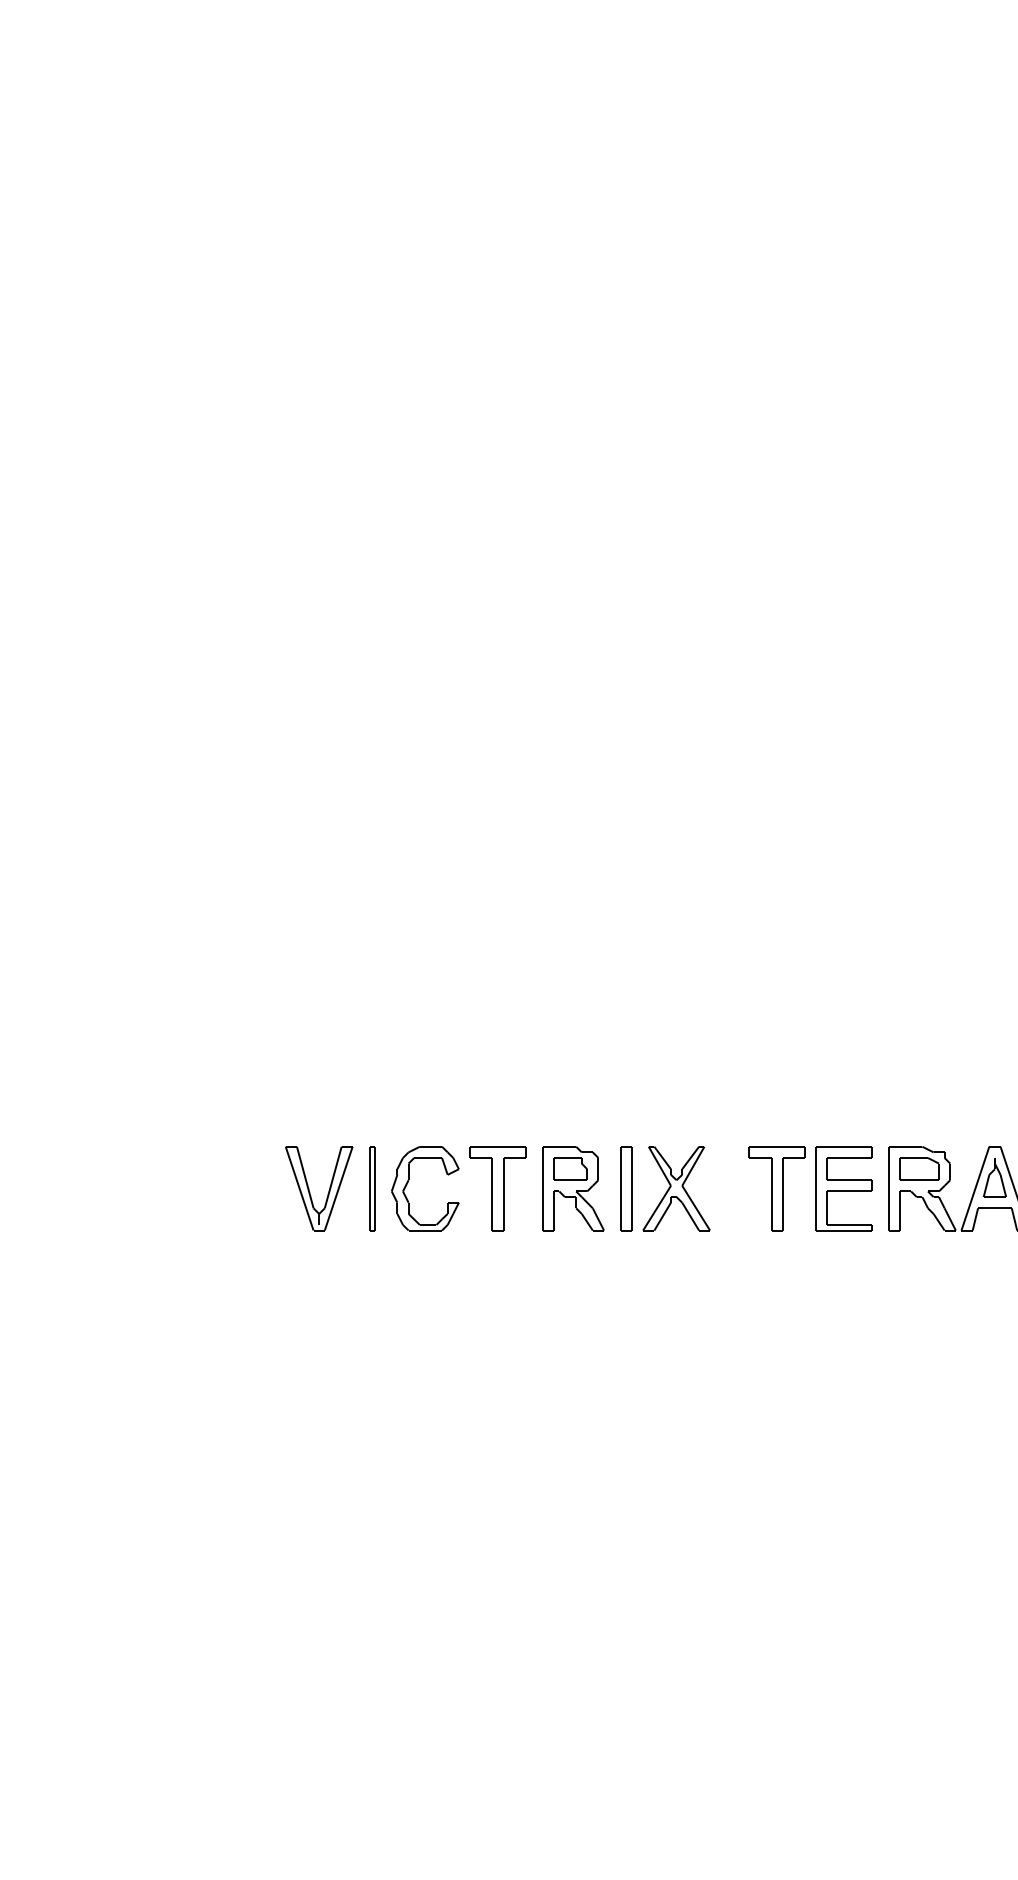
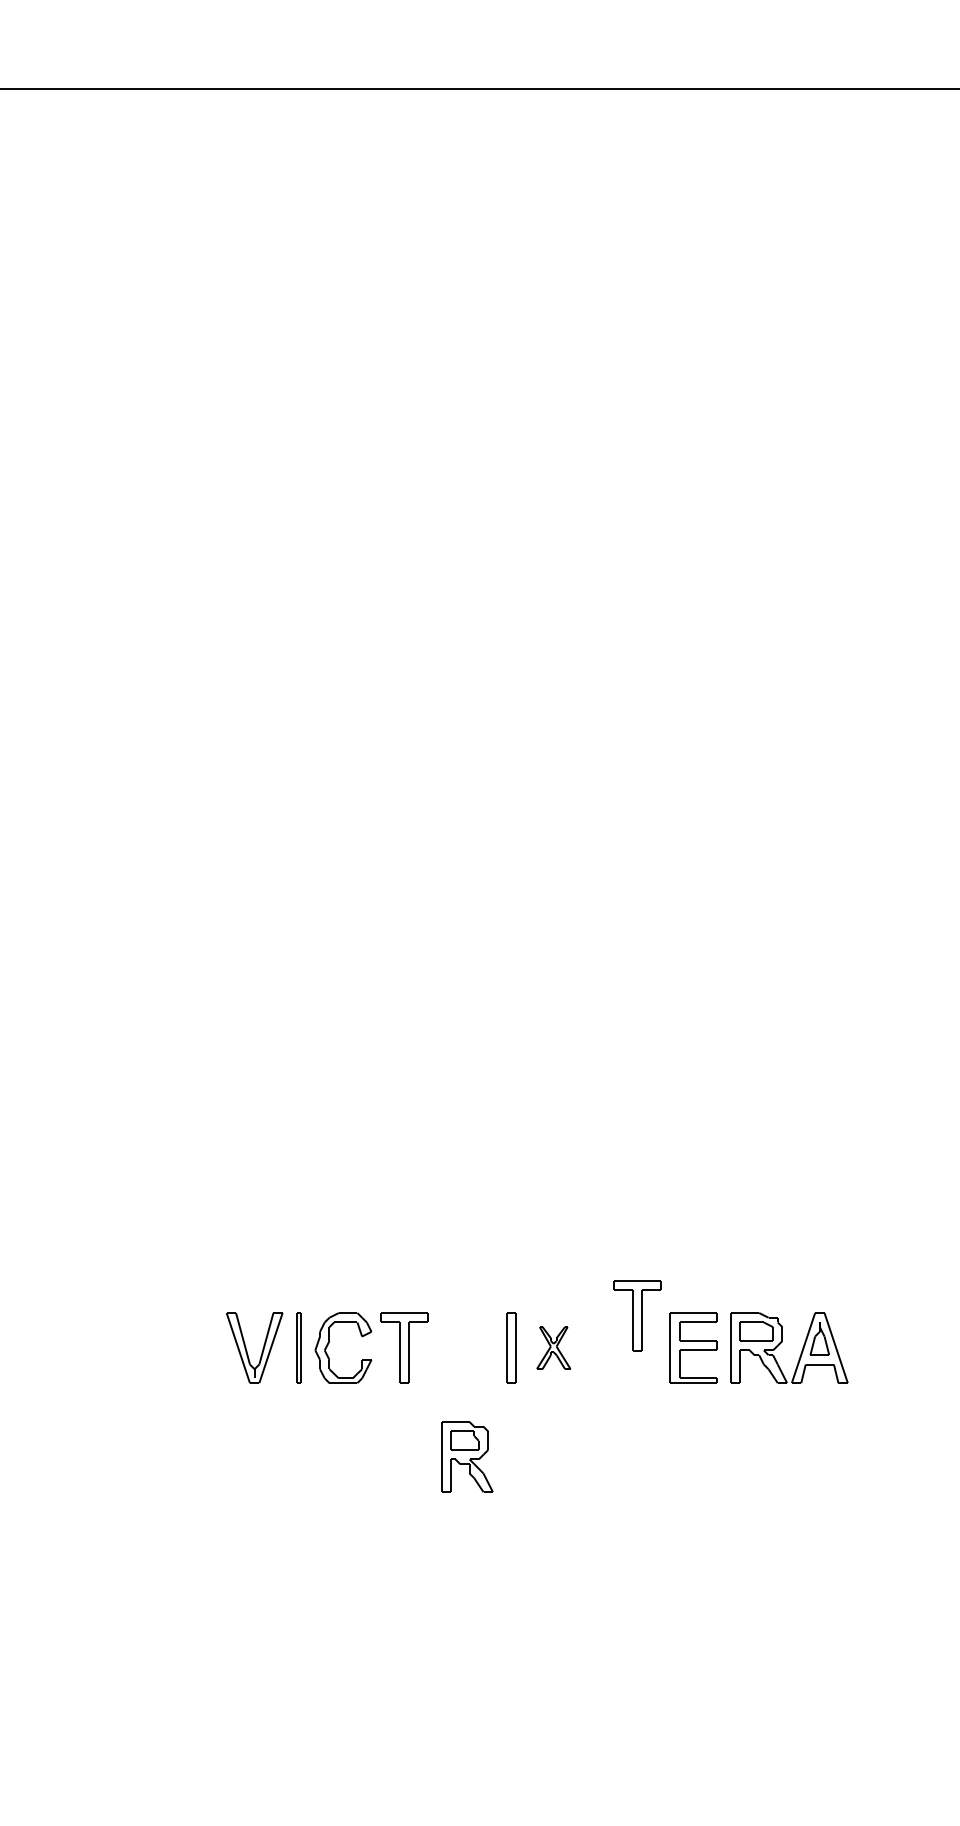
part: (573, 1187) -> (467, 1456), moved
part: (676, 1187) -> (553, 1347), size x0.6
part: (776, 1187) -> (637, 1315), moved

